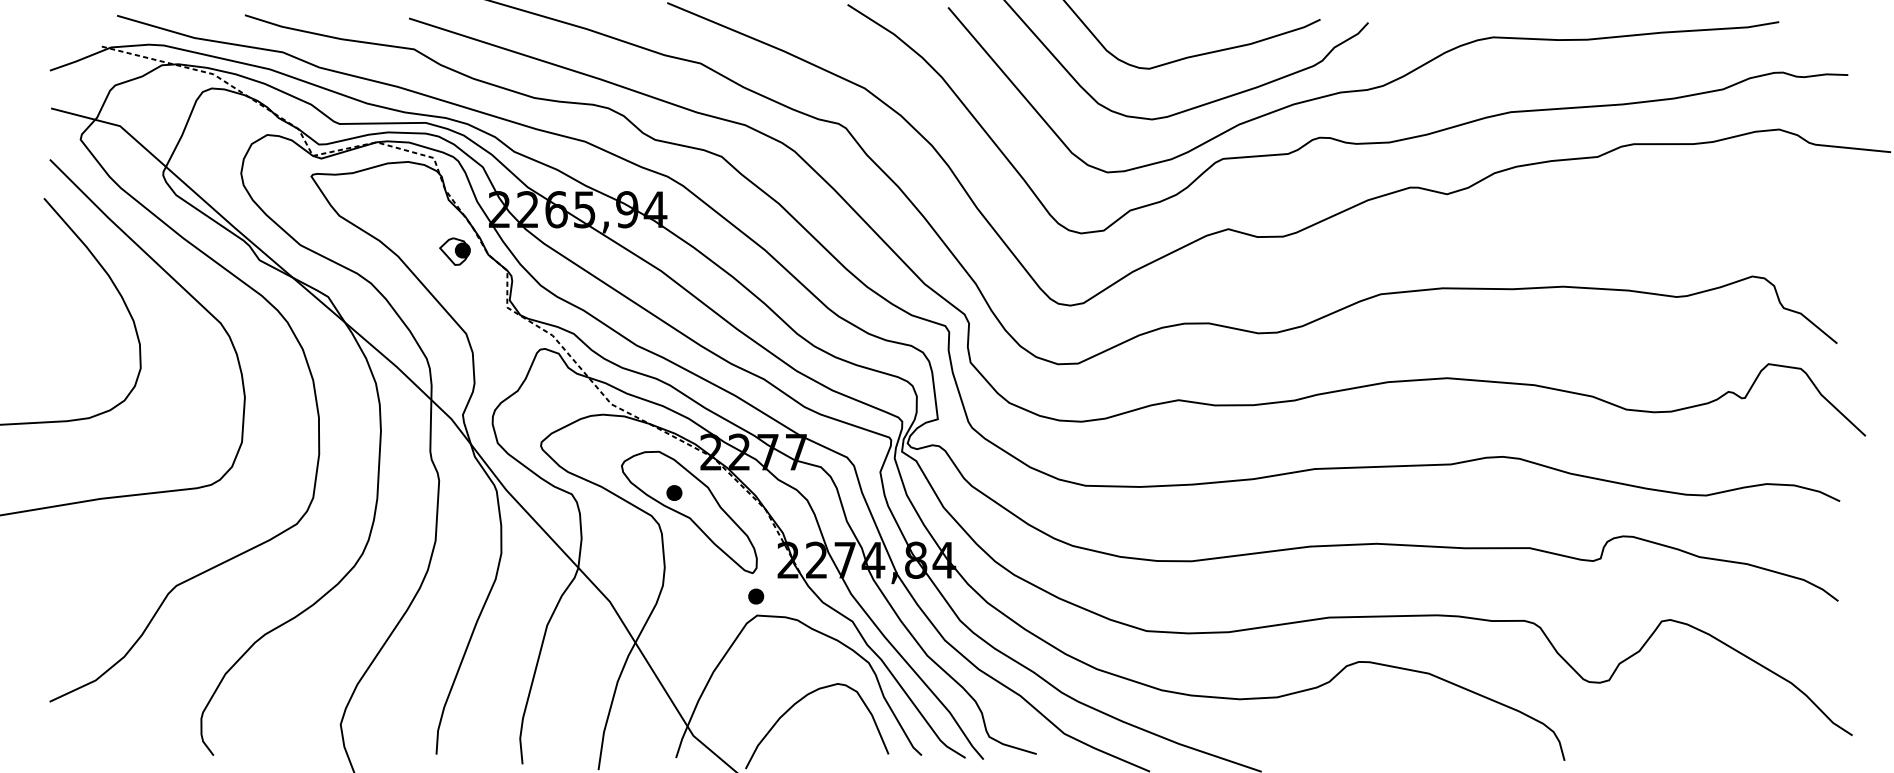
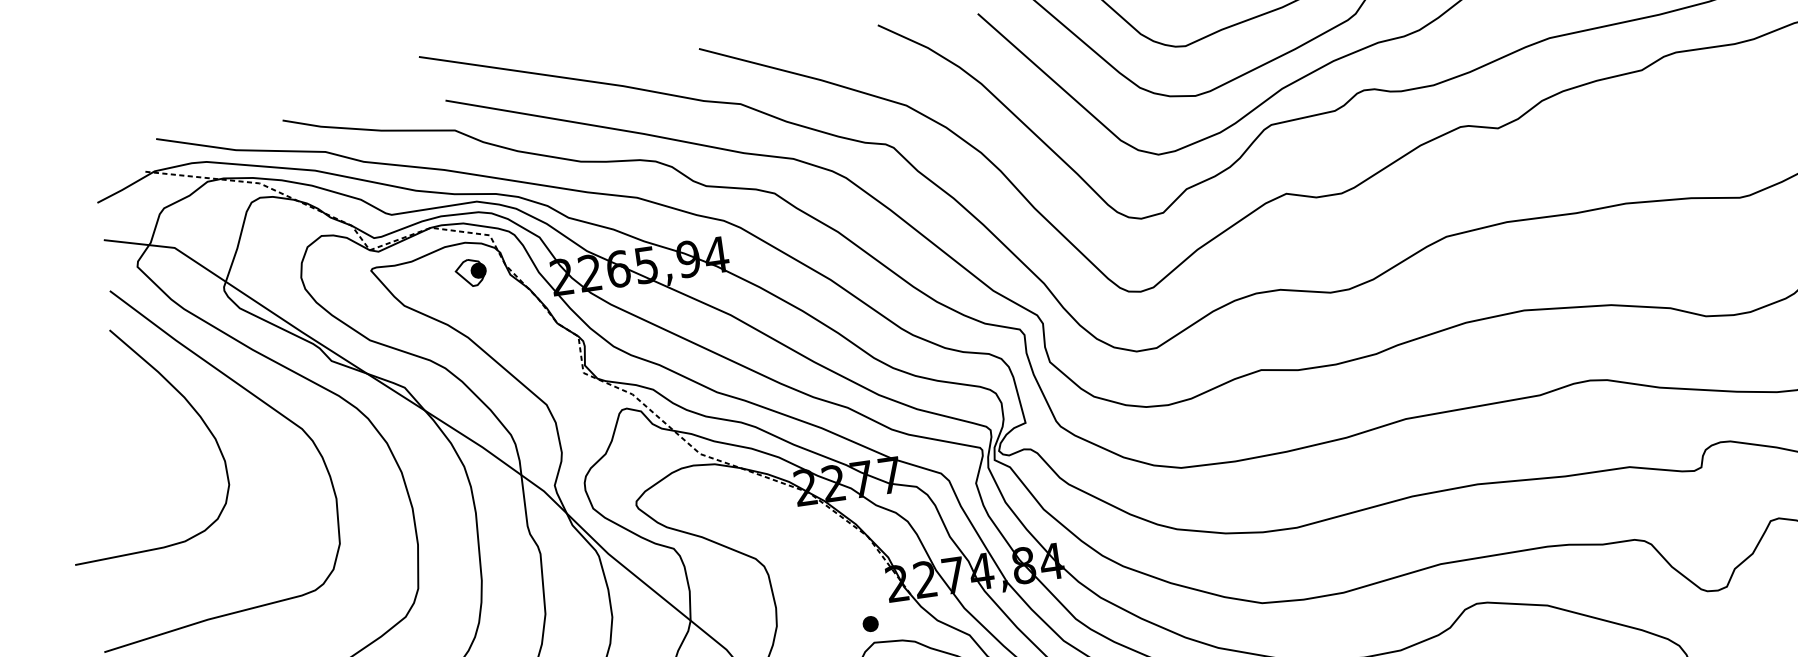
part: (454, 251) -> (470, 272), moved
part: (689, 511) -> (792, 549), removed

